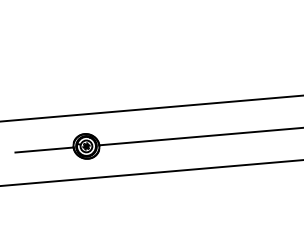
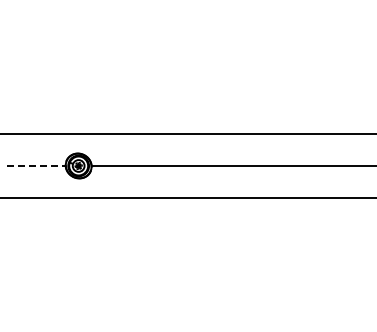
line: (45, 149) -> (37, 165), solid -> dashed

